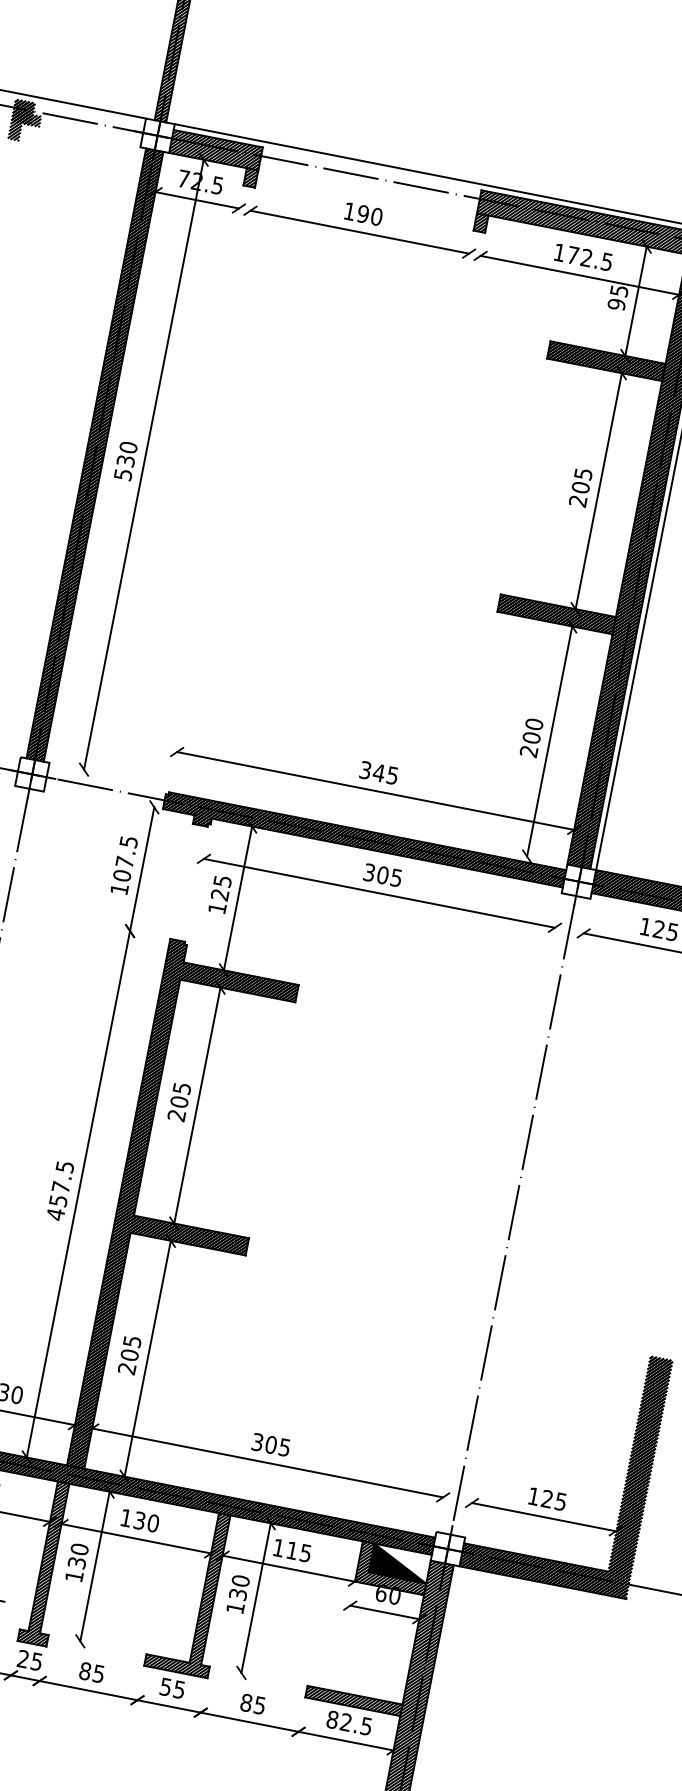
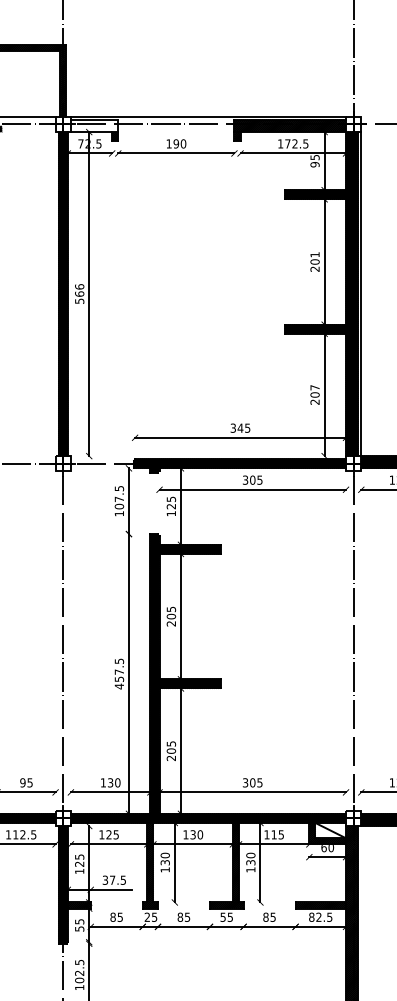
hatch: (216, 149) -> (94, 125), removed
text: (126, 454) -> (79, 290), 530 -> 566
text: (582, 473) -> (314, 254), 205 -> 201
text: (533, 723) -> (314, 387), 200 -> 207
fill: (399, 1563) -> (330, 830), removed

